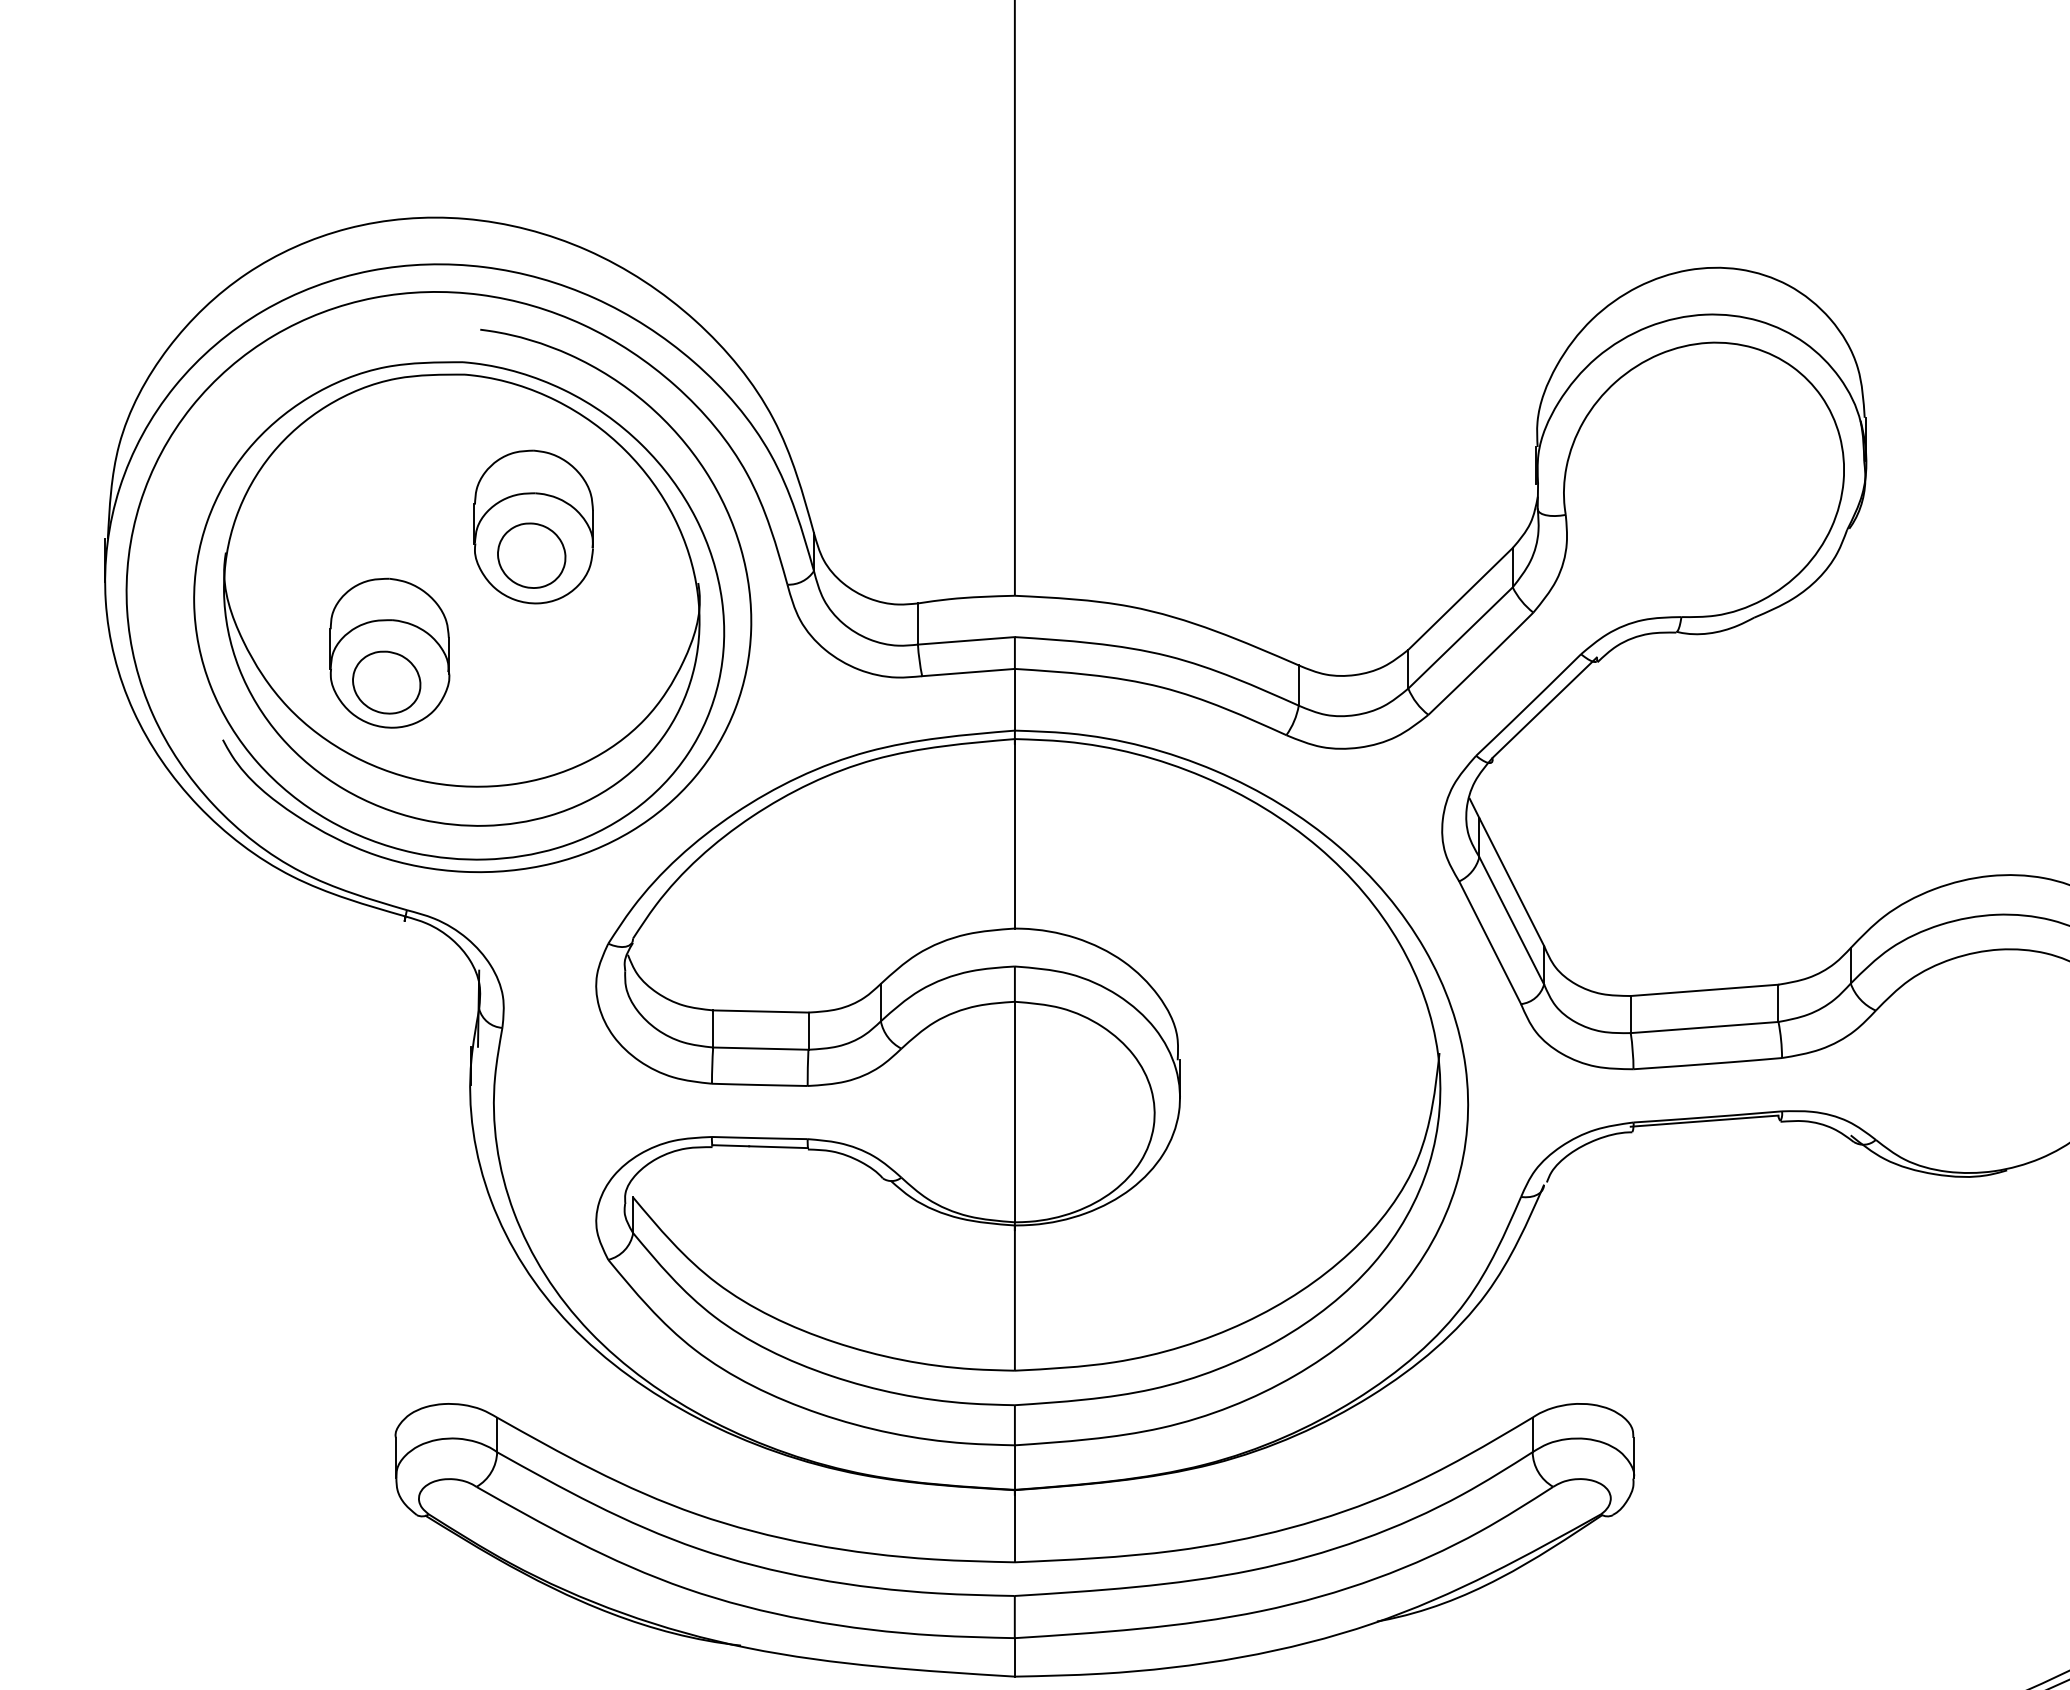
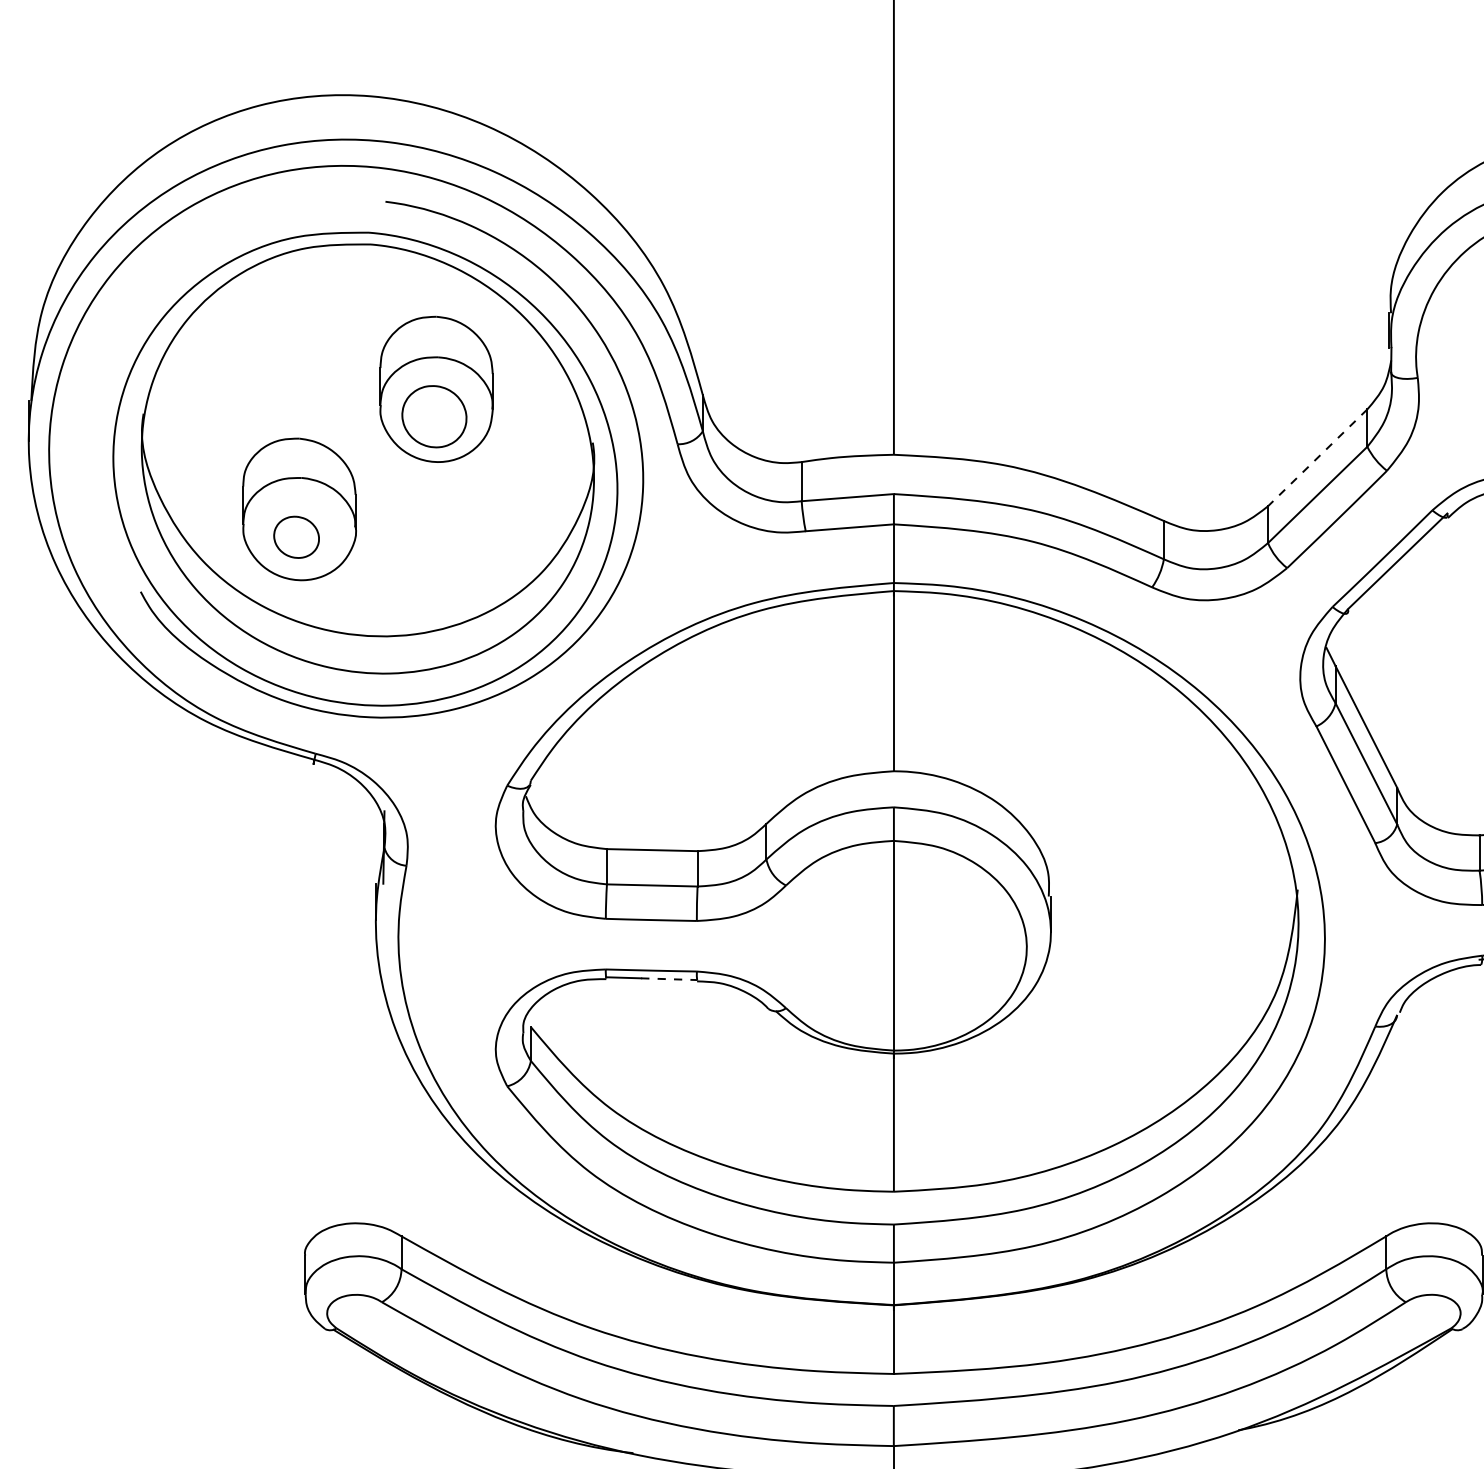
line: (1460, 598) -> (1317, 457), solid -> dashed
part: (386, 682) -> (296, 537), size x0.7
line: (779, 1147) -> (670, 979), solid -> dashed

